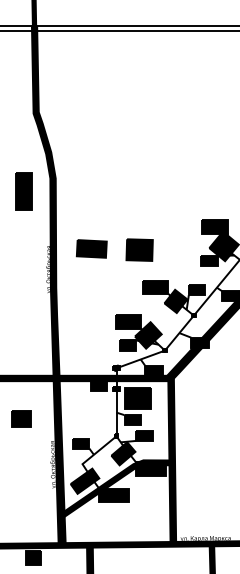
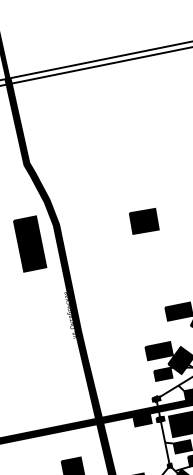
part: (23, 191) -> (29, 243), size x1.4
part: (91, 248) -> (108, 286), removed
part: (139, 249) -> (143, 220), moved

